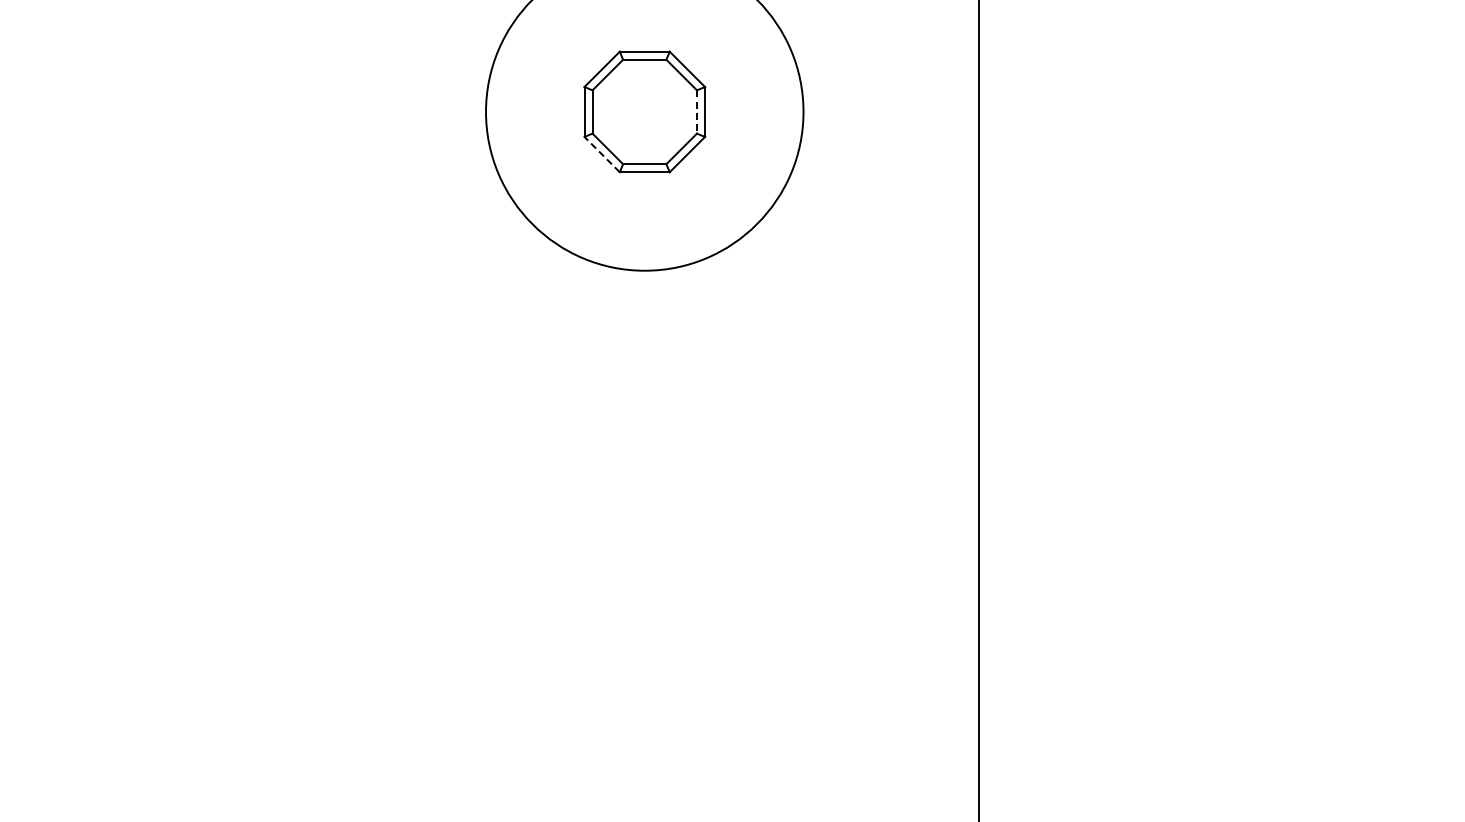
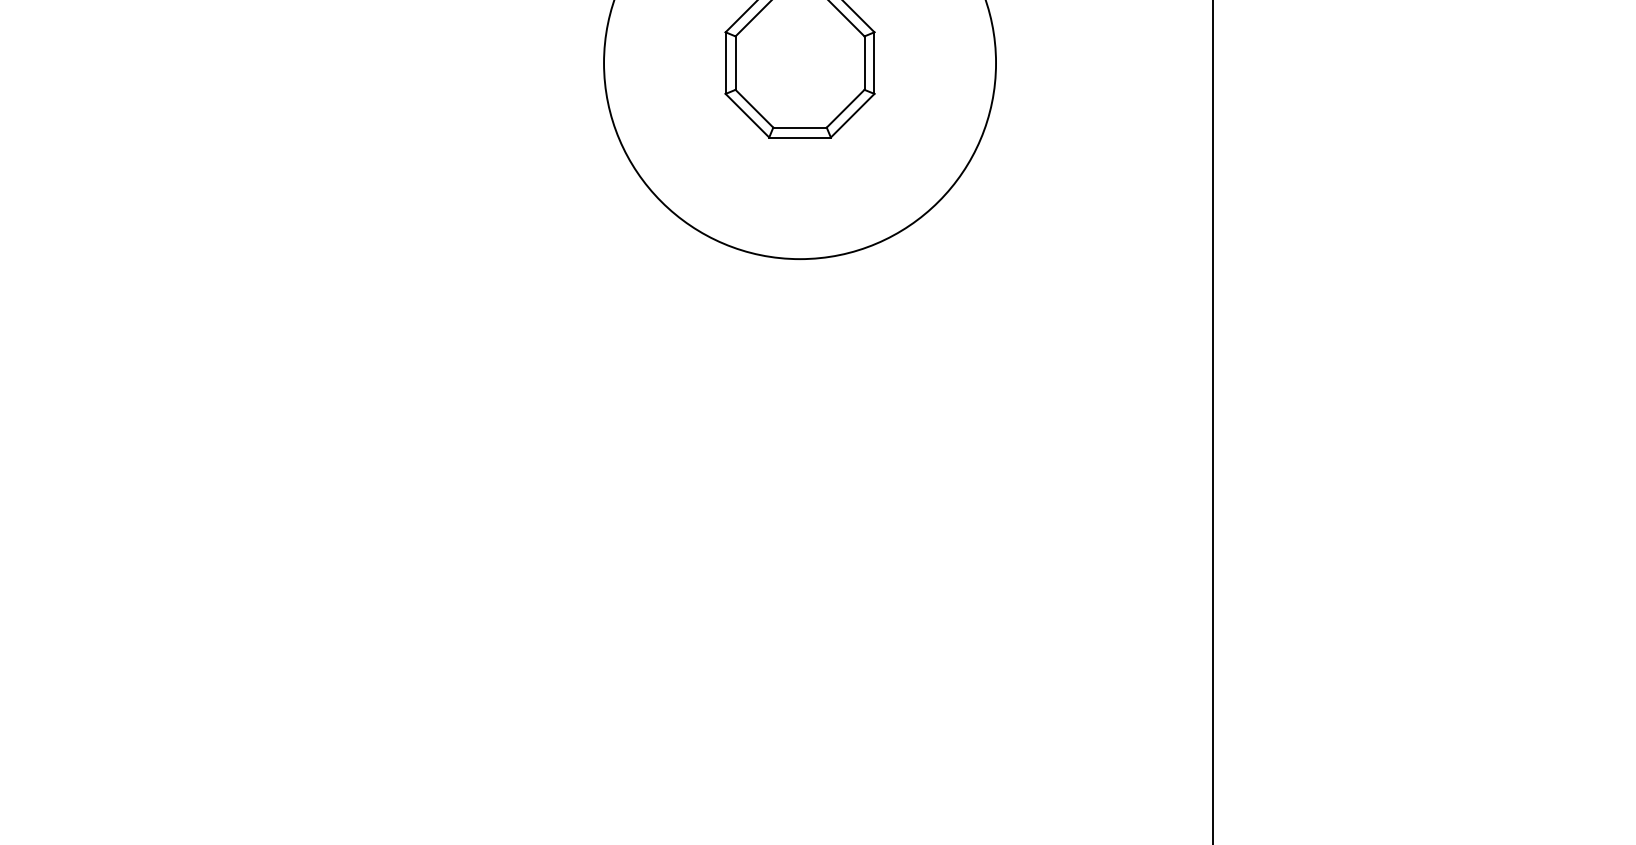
line: (696, 112) -> (863, 63), dashed -> solid
line: (602, 154) -> (747, 115), dashed -> solid

